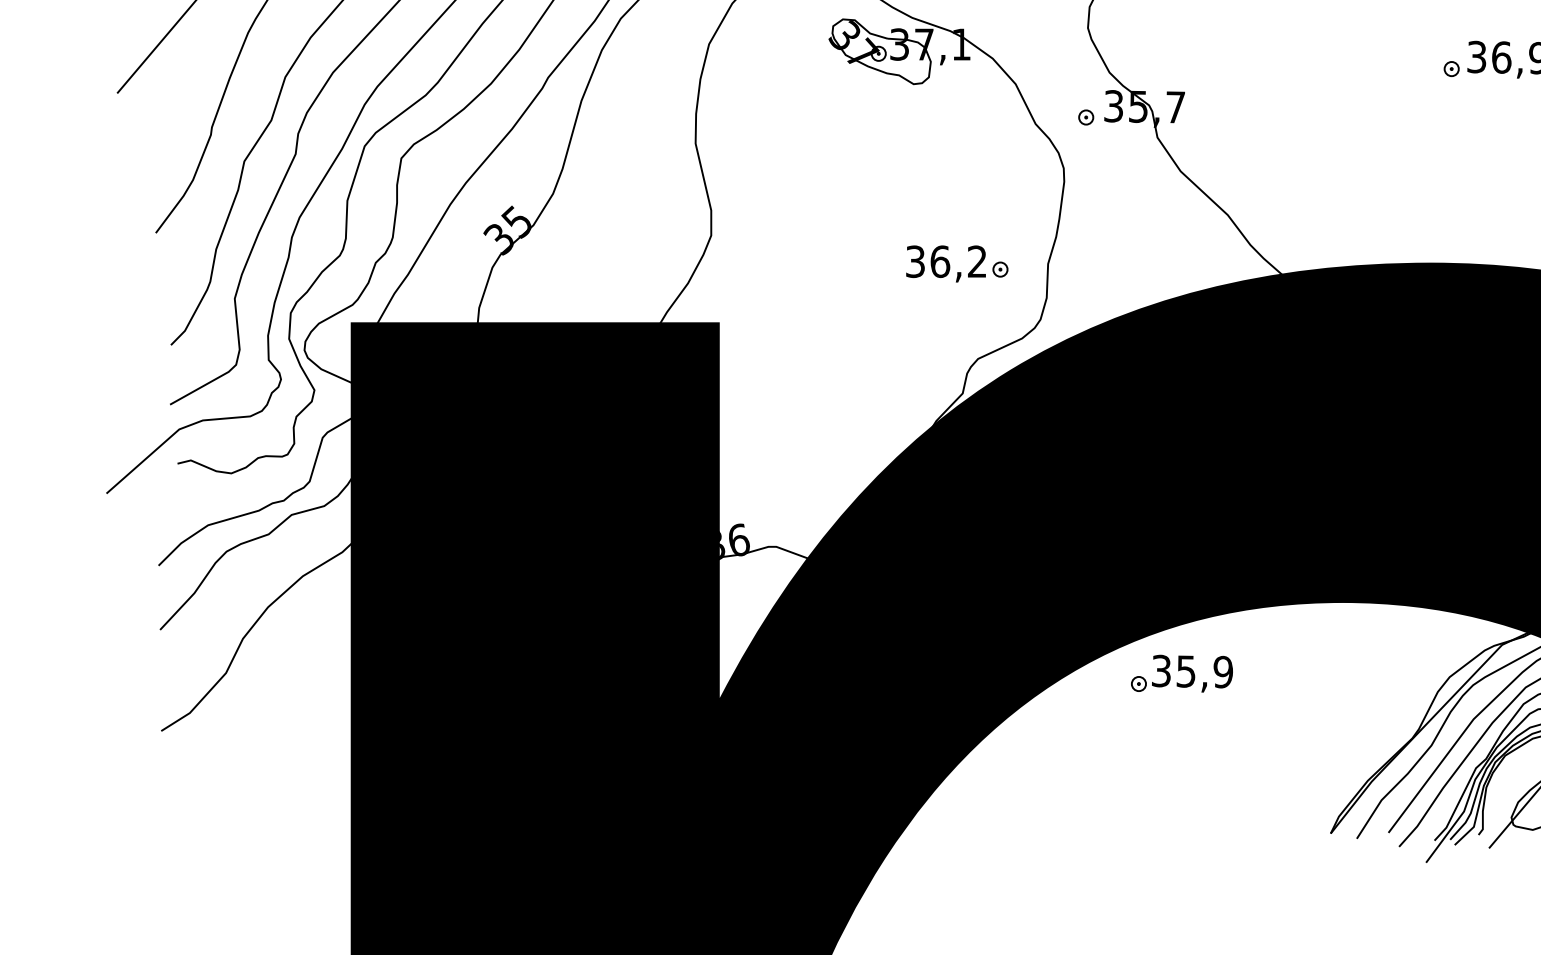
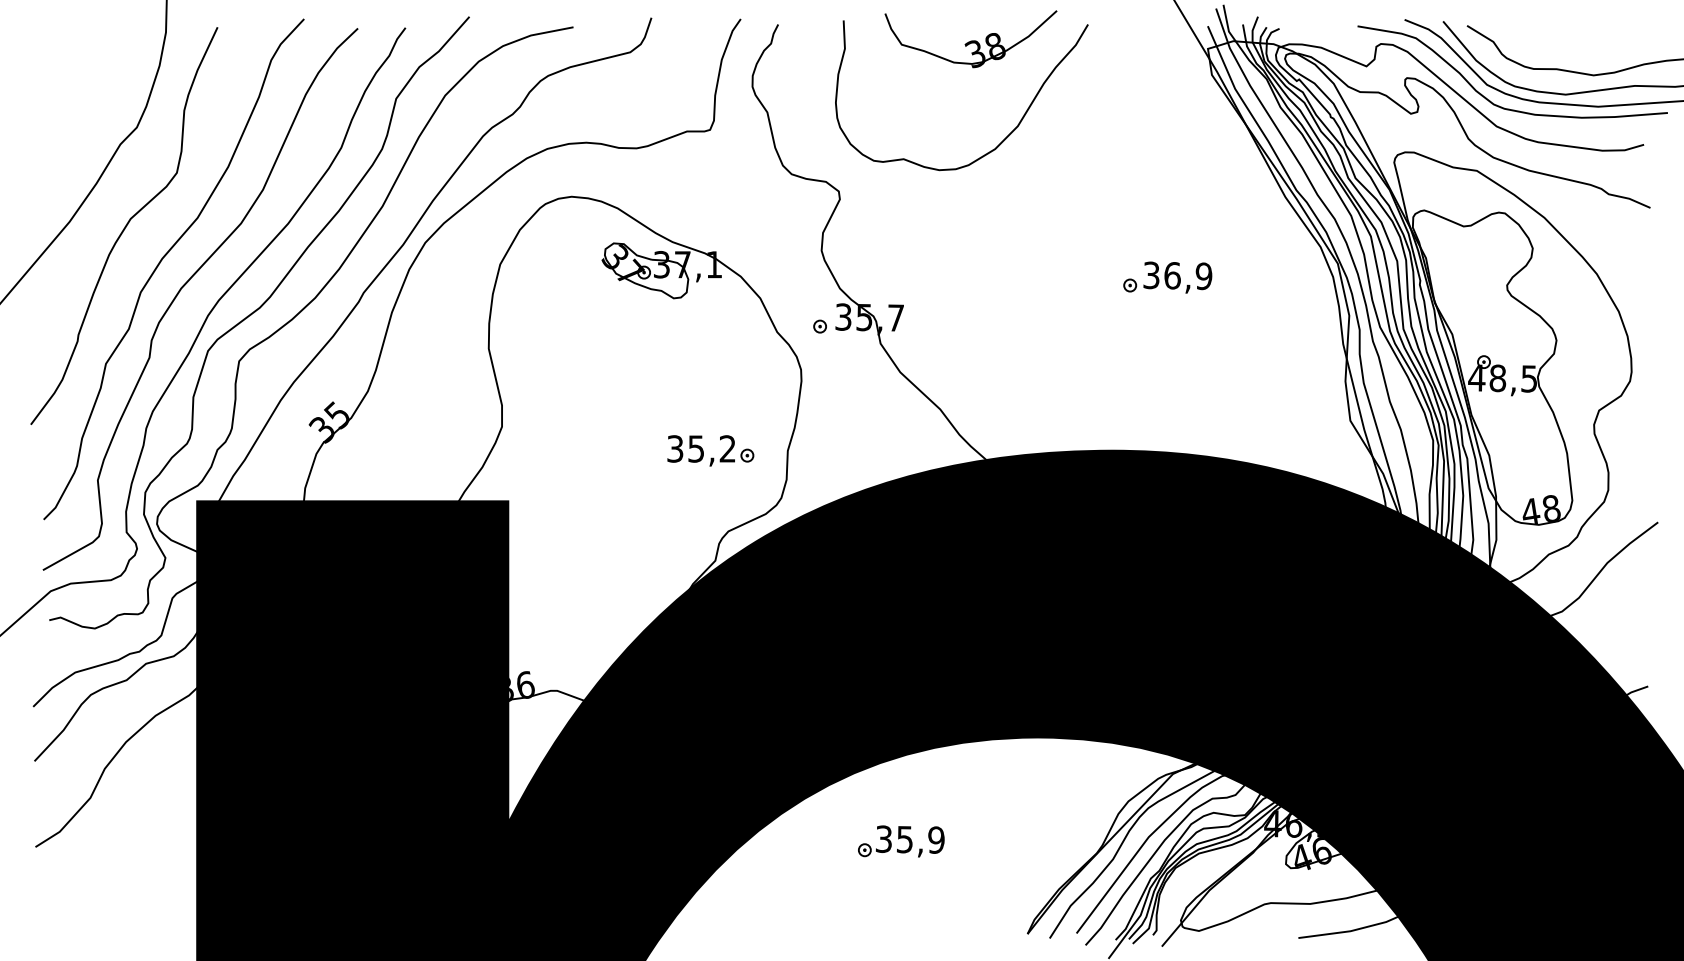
text: (940, 261) -> (696, 448), 36,2 -> 35,2
part: (1182, 673) -> (901, 841), moved

